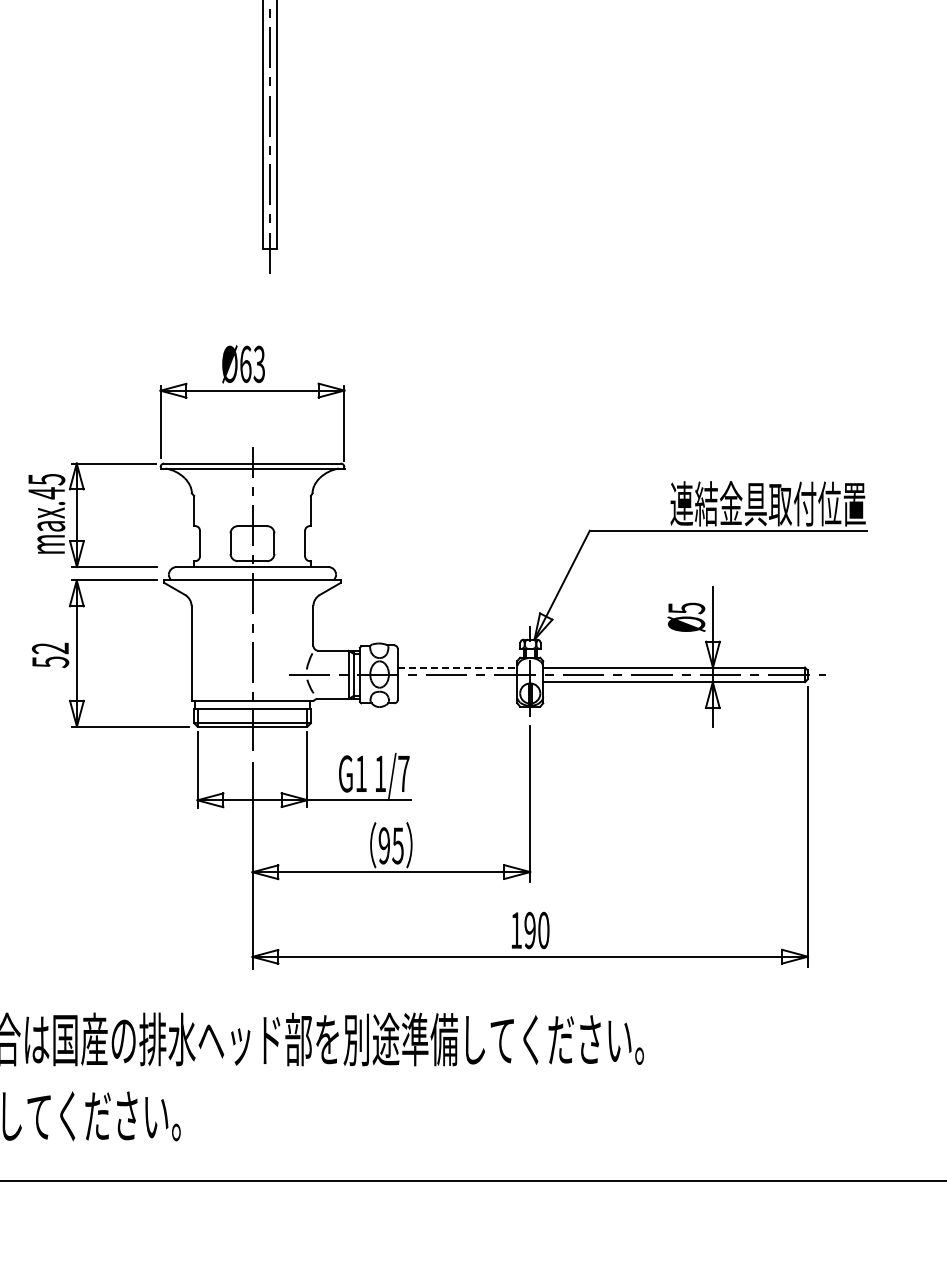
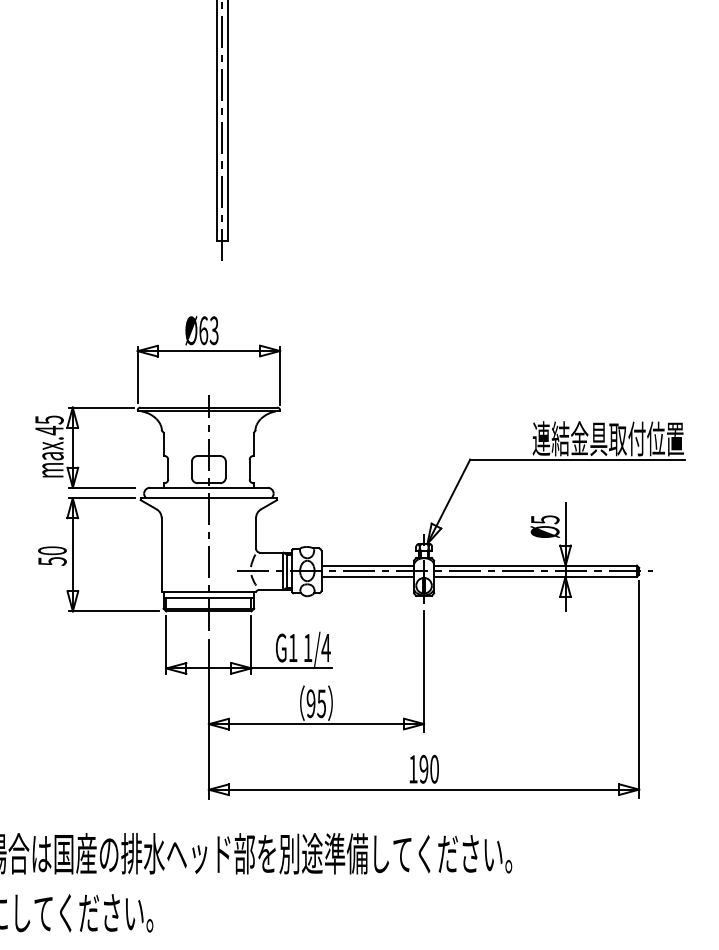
text: (50, 648) -> (52, 550), 52 -> 50
line: (457, 667) -> (367, 565), dashed -> solid
line: (457, 682) -> (367, 577), added
text: (403, 773) -> (325, 647), 1/7 -> 1/4

